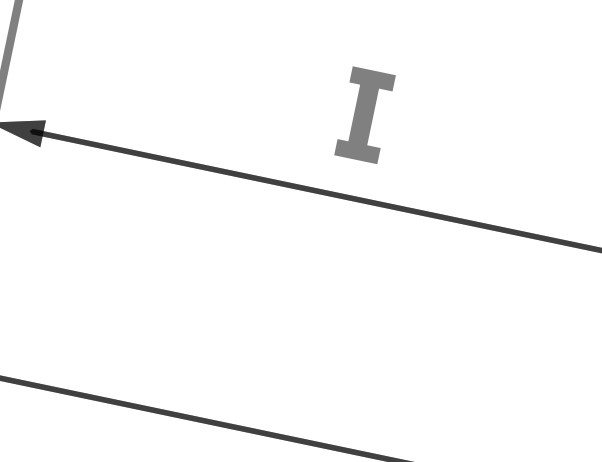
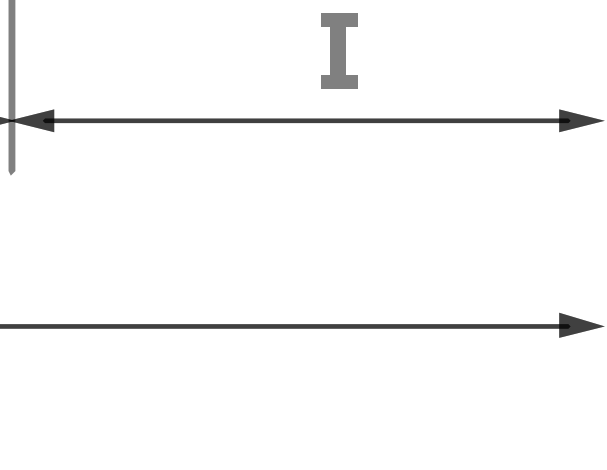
part: (365, 114) -> (339, 50), moved

